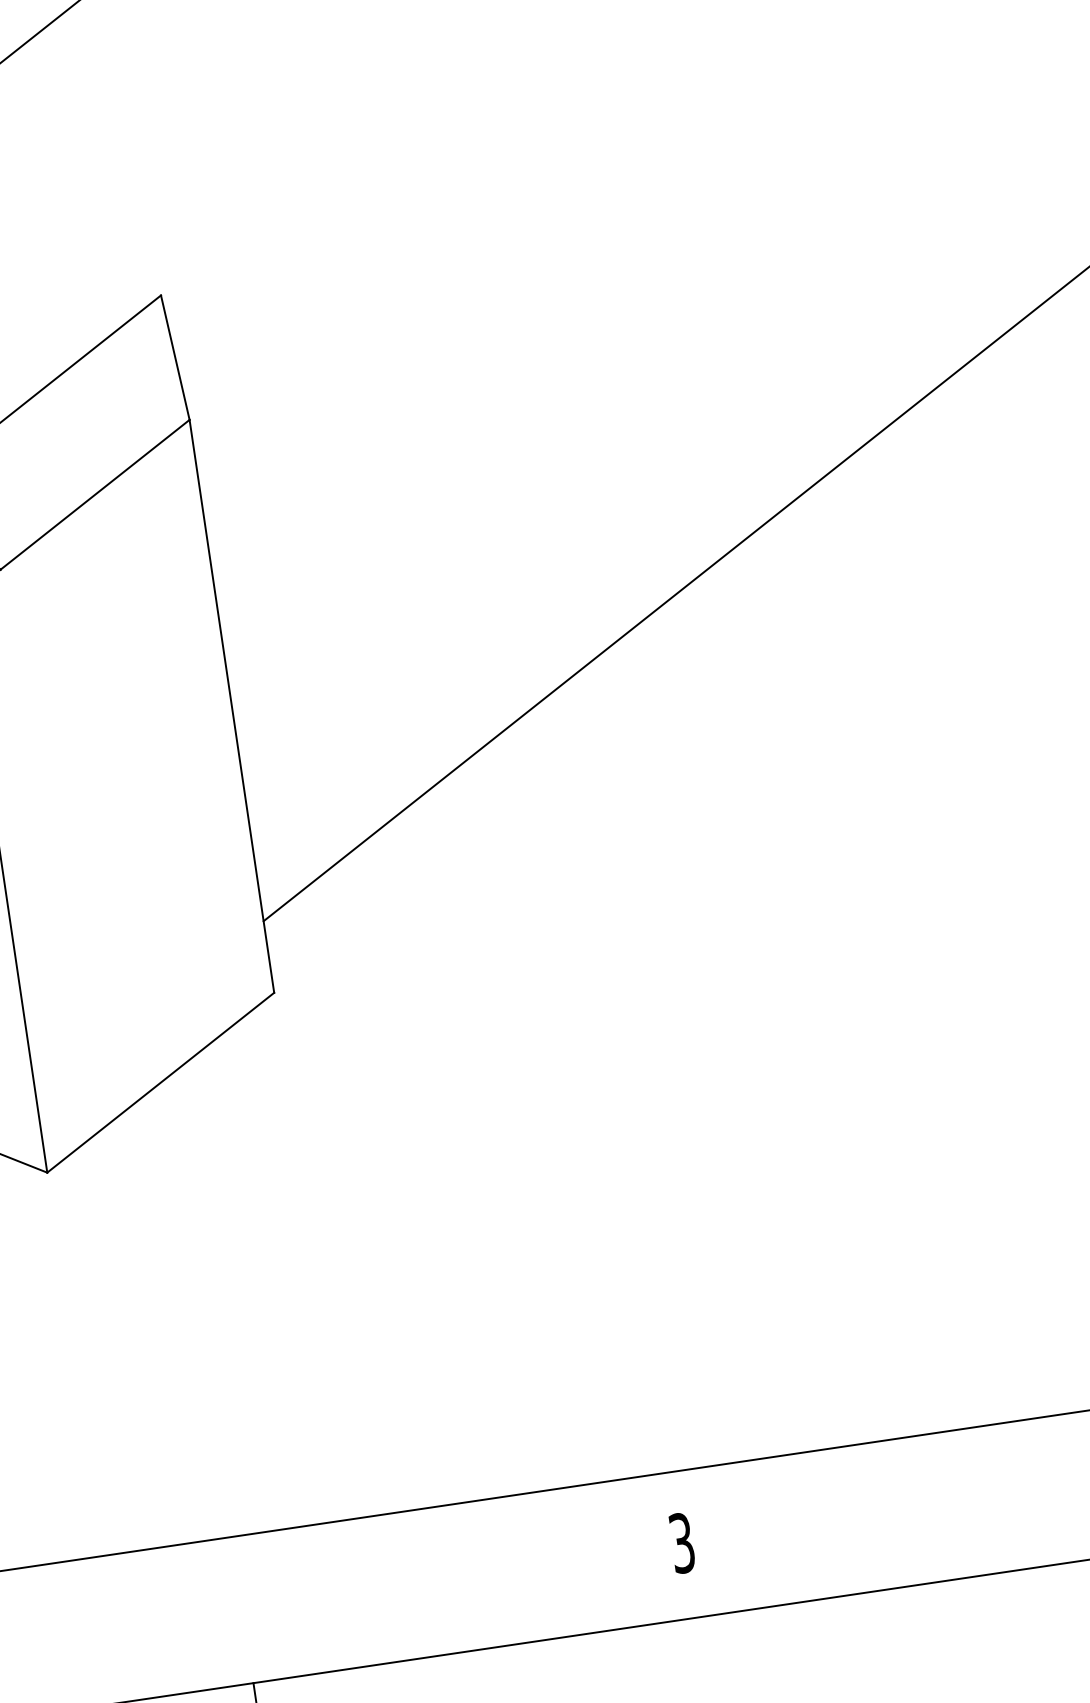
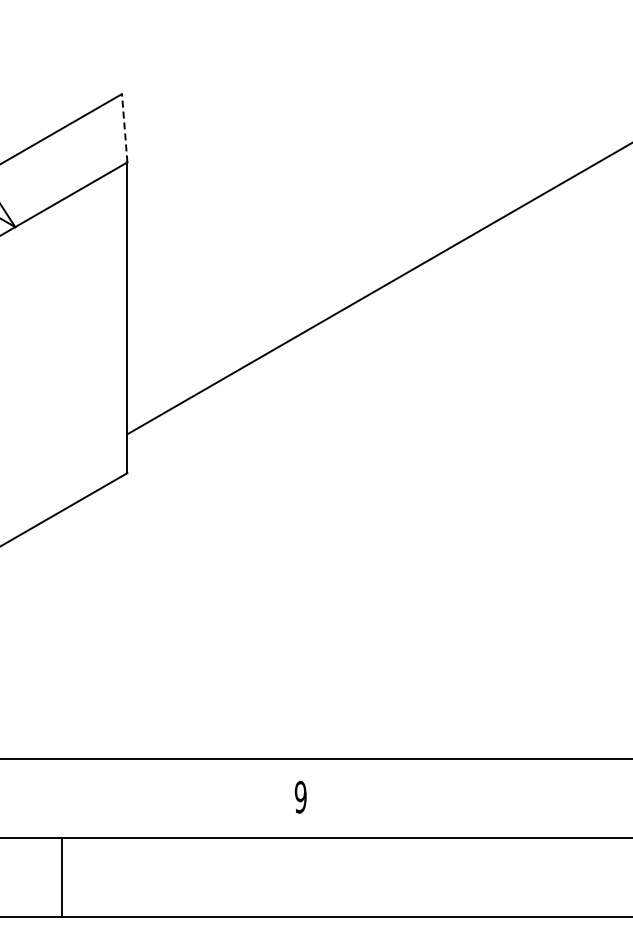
line: (174, 356) -> (124, 127), solid -> dashed
text: (681, 1543) -> (300, 797), 3 -> 9

